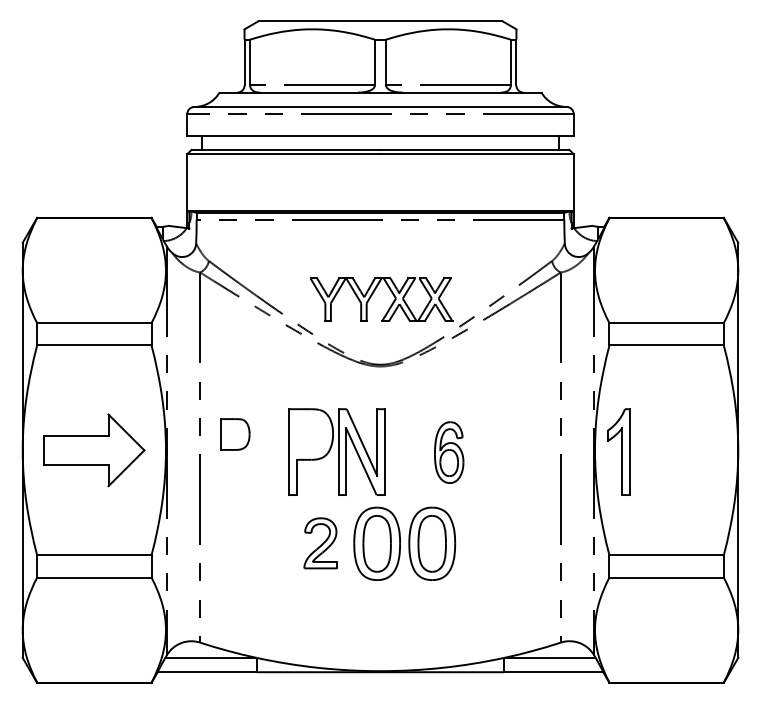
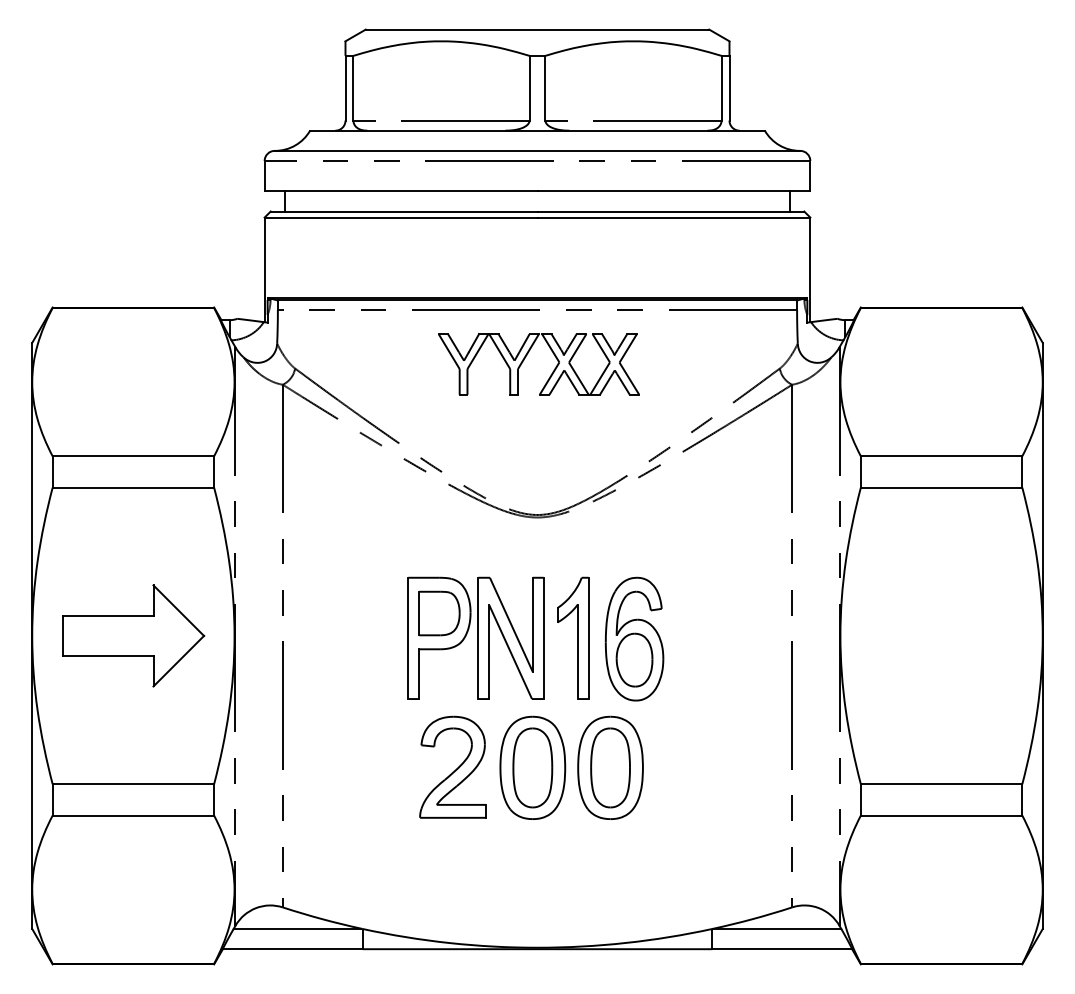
part: (373, 293) -> (527, 355), moved
part: (235, 434) -> (439, 613), moved
part: (619, 451) -> (573, 637), moved
part: (449, 452) -> (634, 638), size x1.43
part: (320, 542) -> (452, 766), size x1.43

